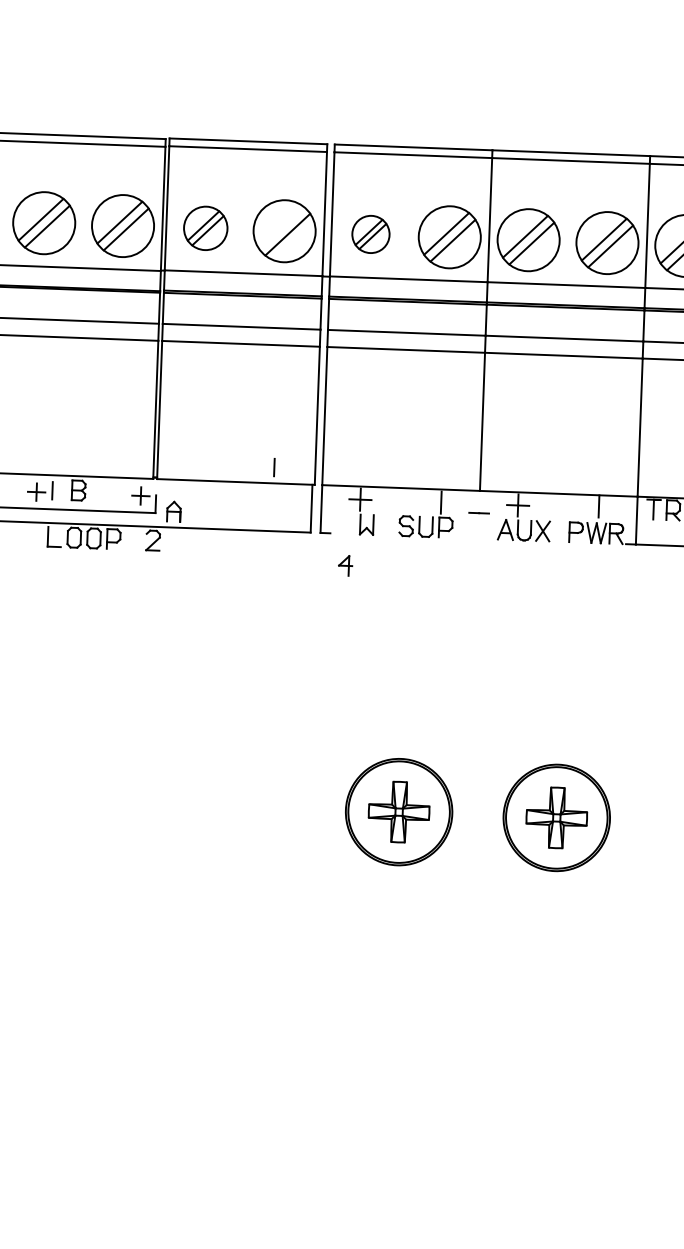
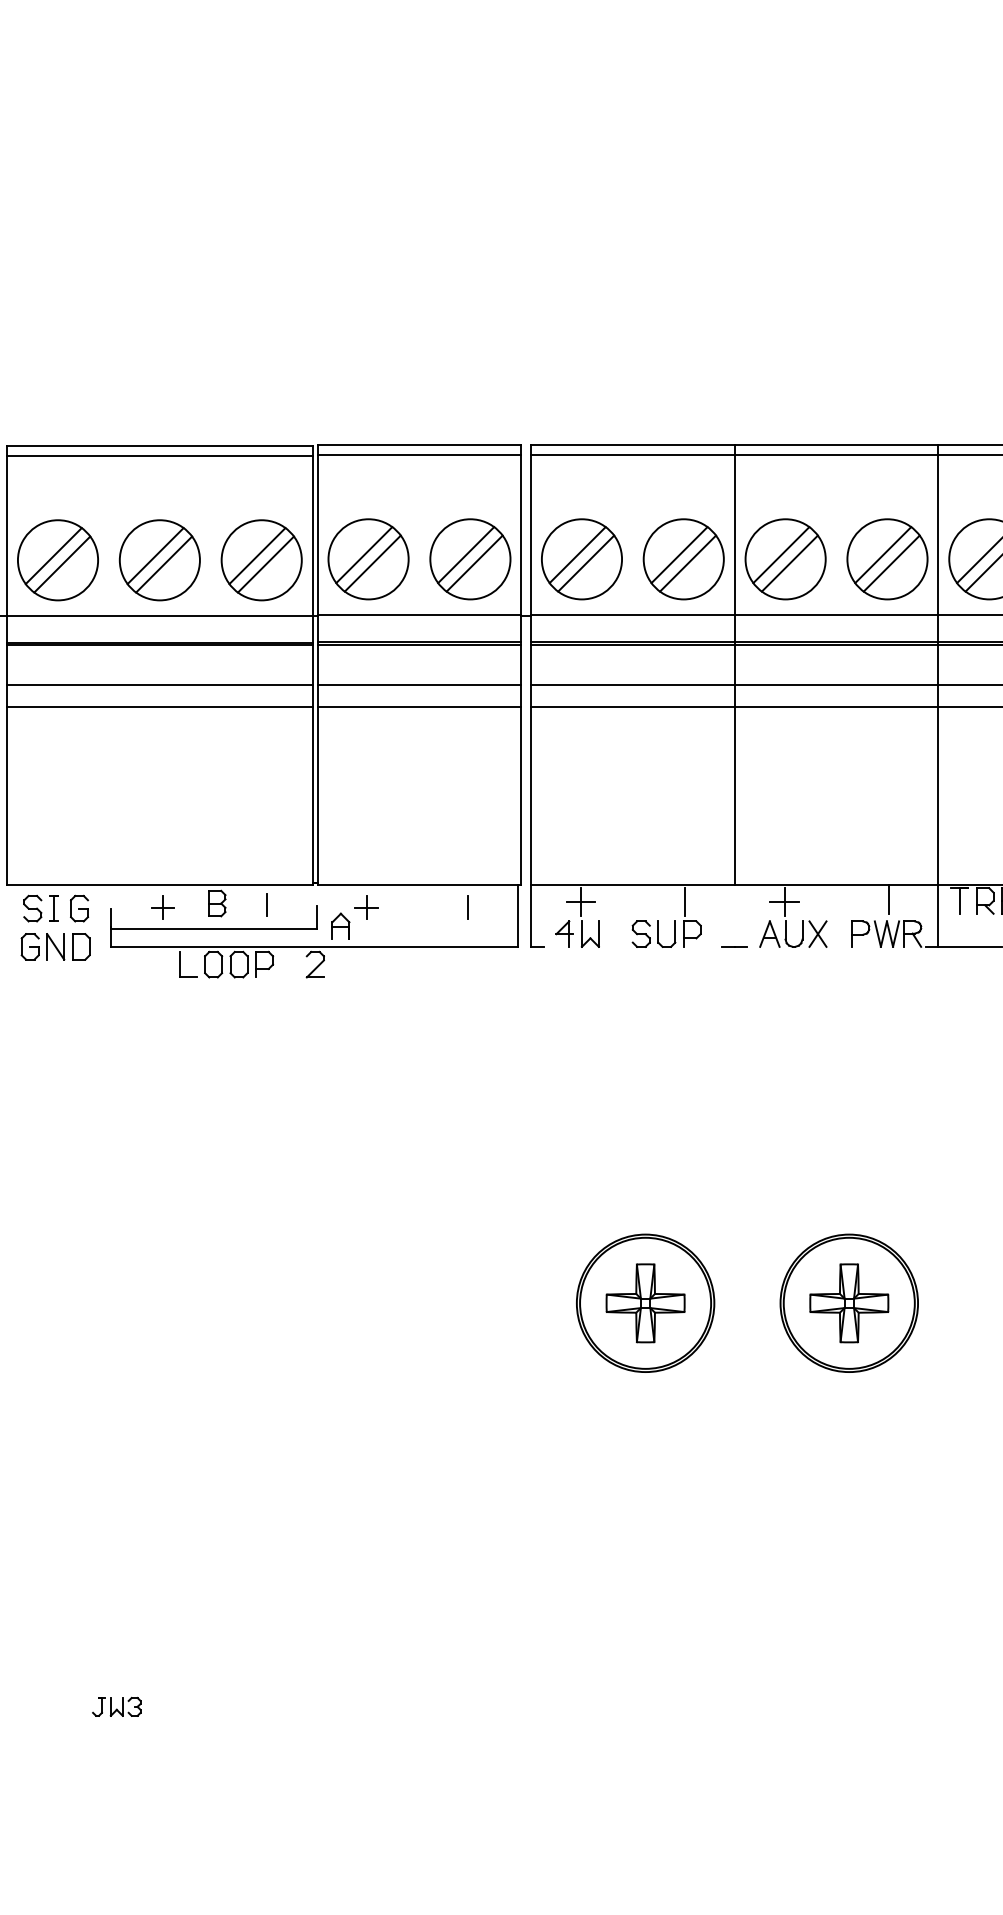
part: (205, 228) -> (368, 559), size x1.43
line: (281, 228) -> (466, 555), added
part: (370, 234) -> (581, 559), size x1.67
line: (273, 467) -> (467, 907), moved
line: (51, 490) -> (266, 904), moved
part: (140, 495) -> (366, 907), moved
line: (478, 512) -> (734, 946), moved
part: (345, 565) -> (564, 933), moved

